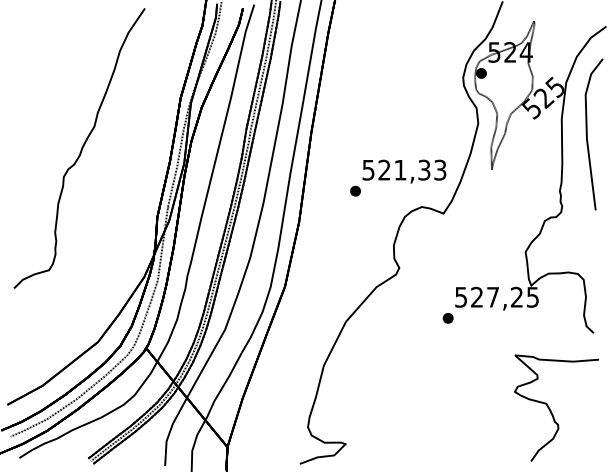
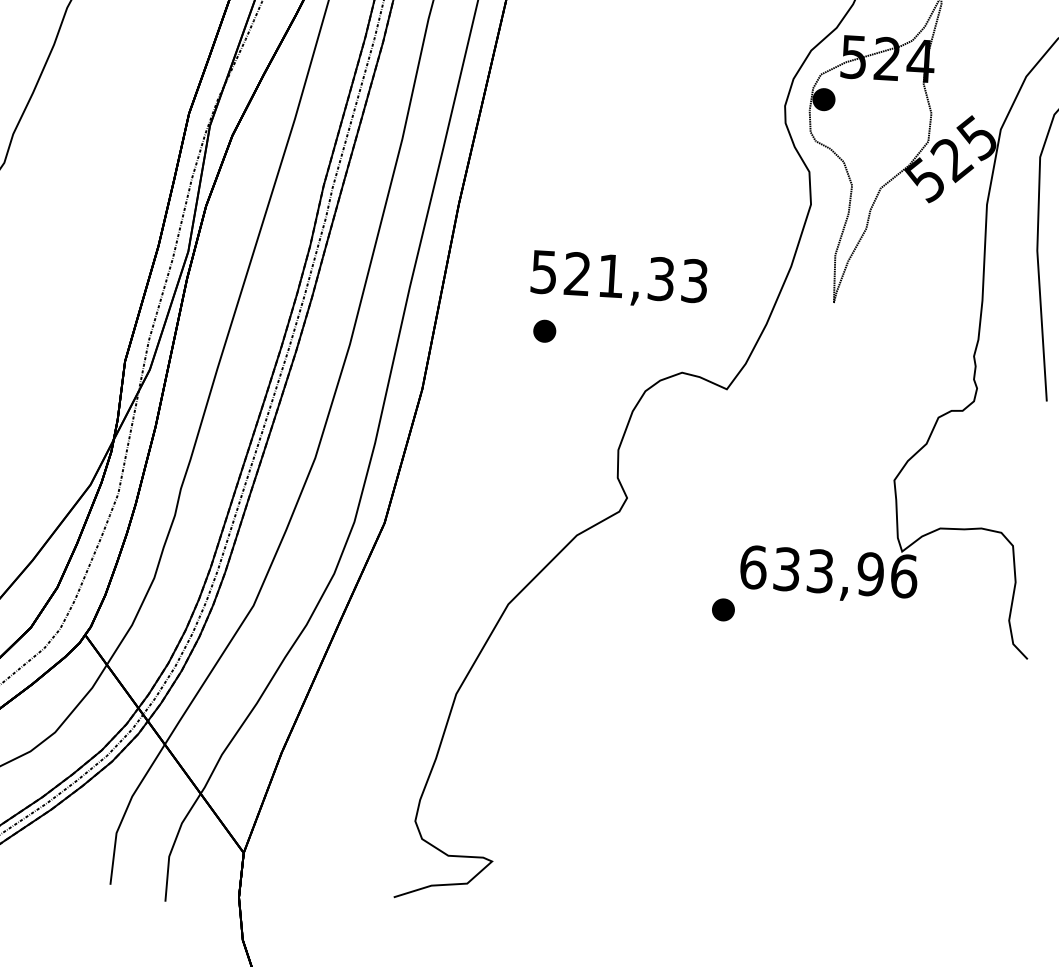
text: (404, 171) -> (619, 279), moved
text: (497, 296) -> (829, 570), 527,25 -> 633,96
curve: (551, 410) -> (928, 816), removed

